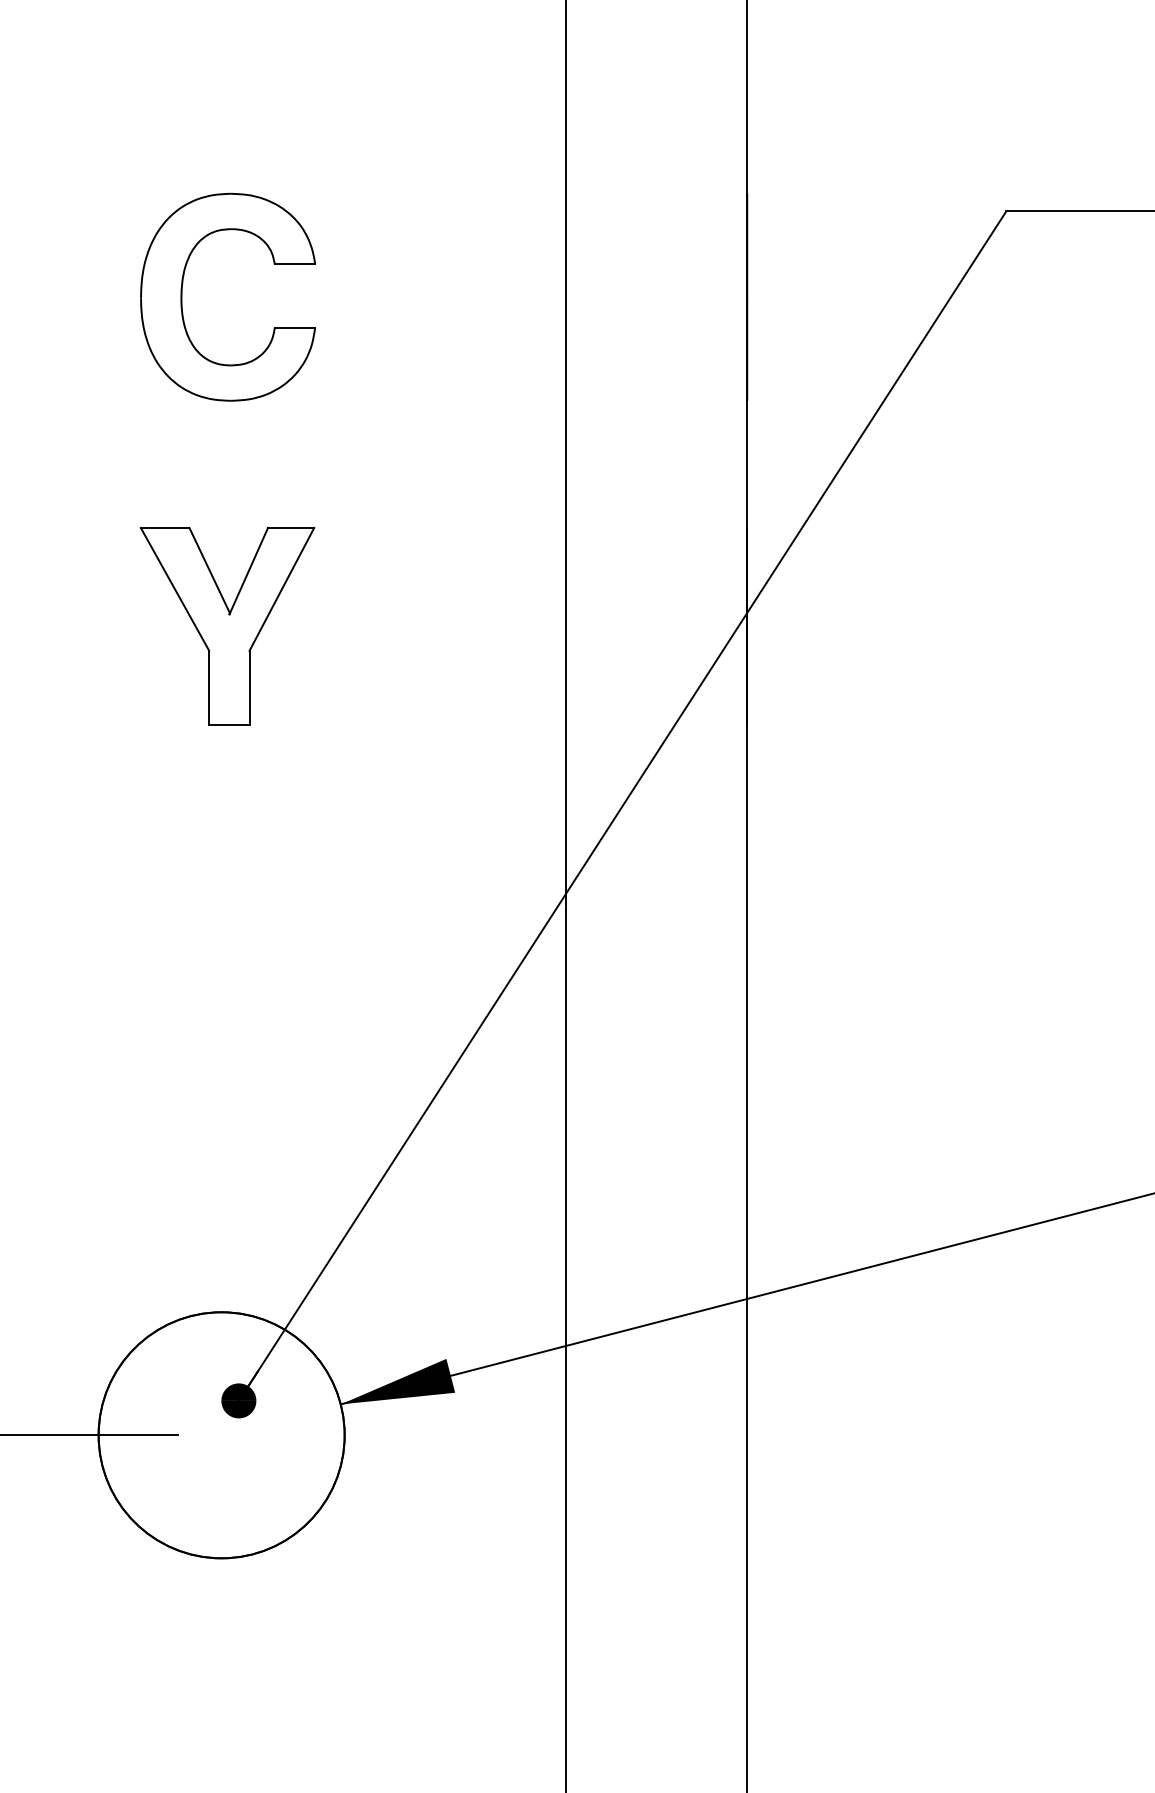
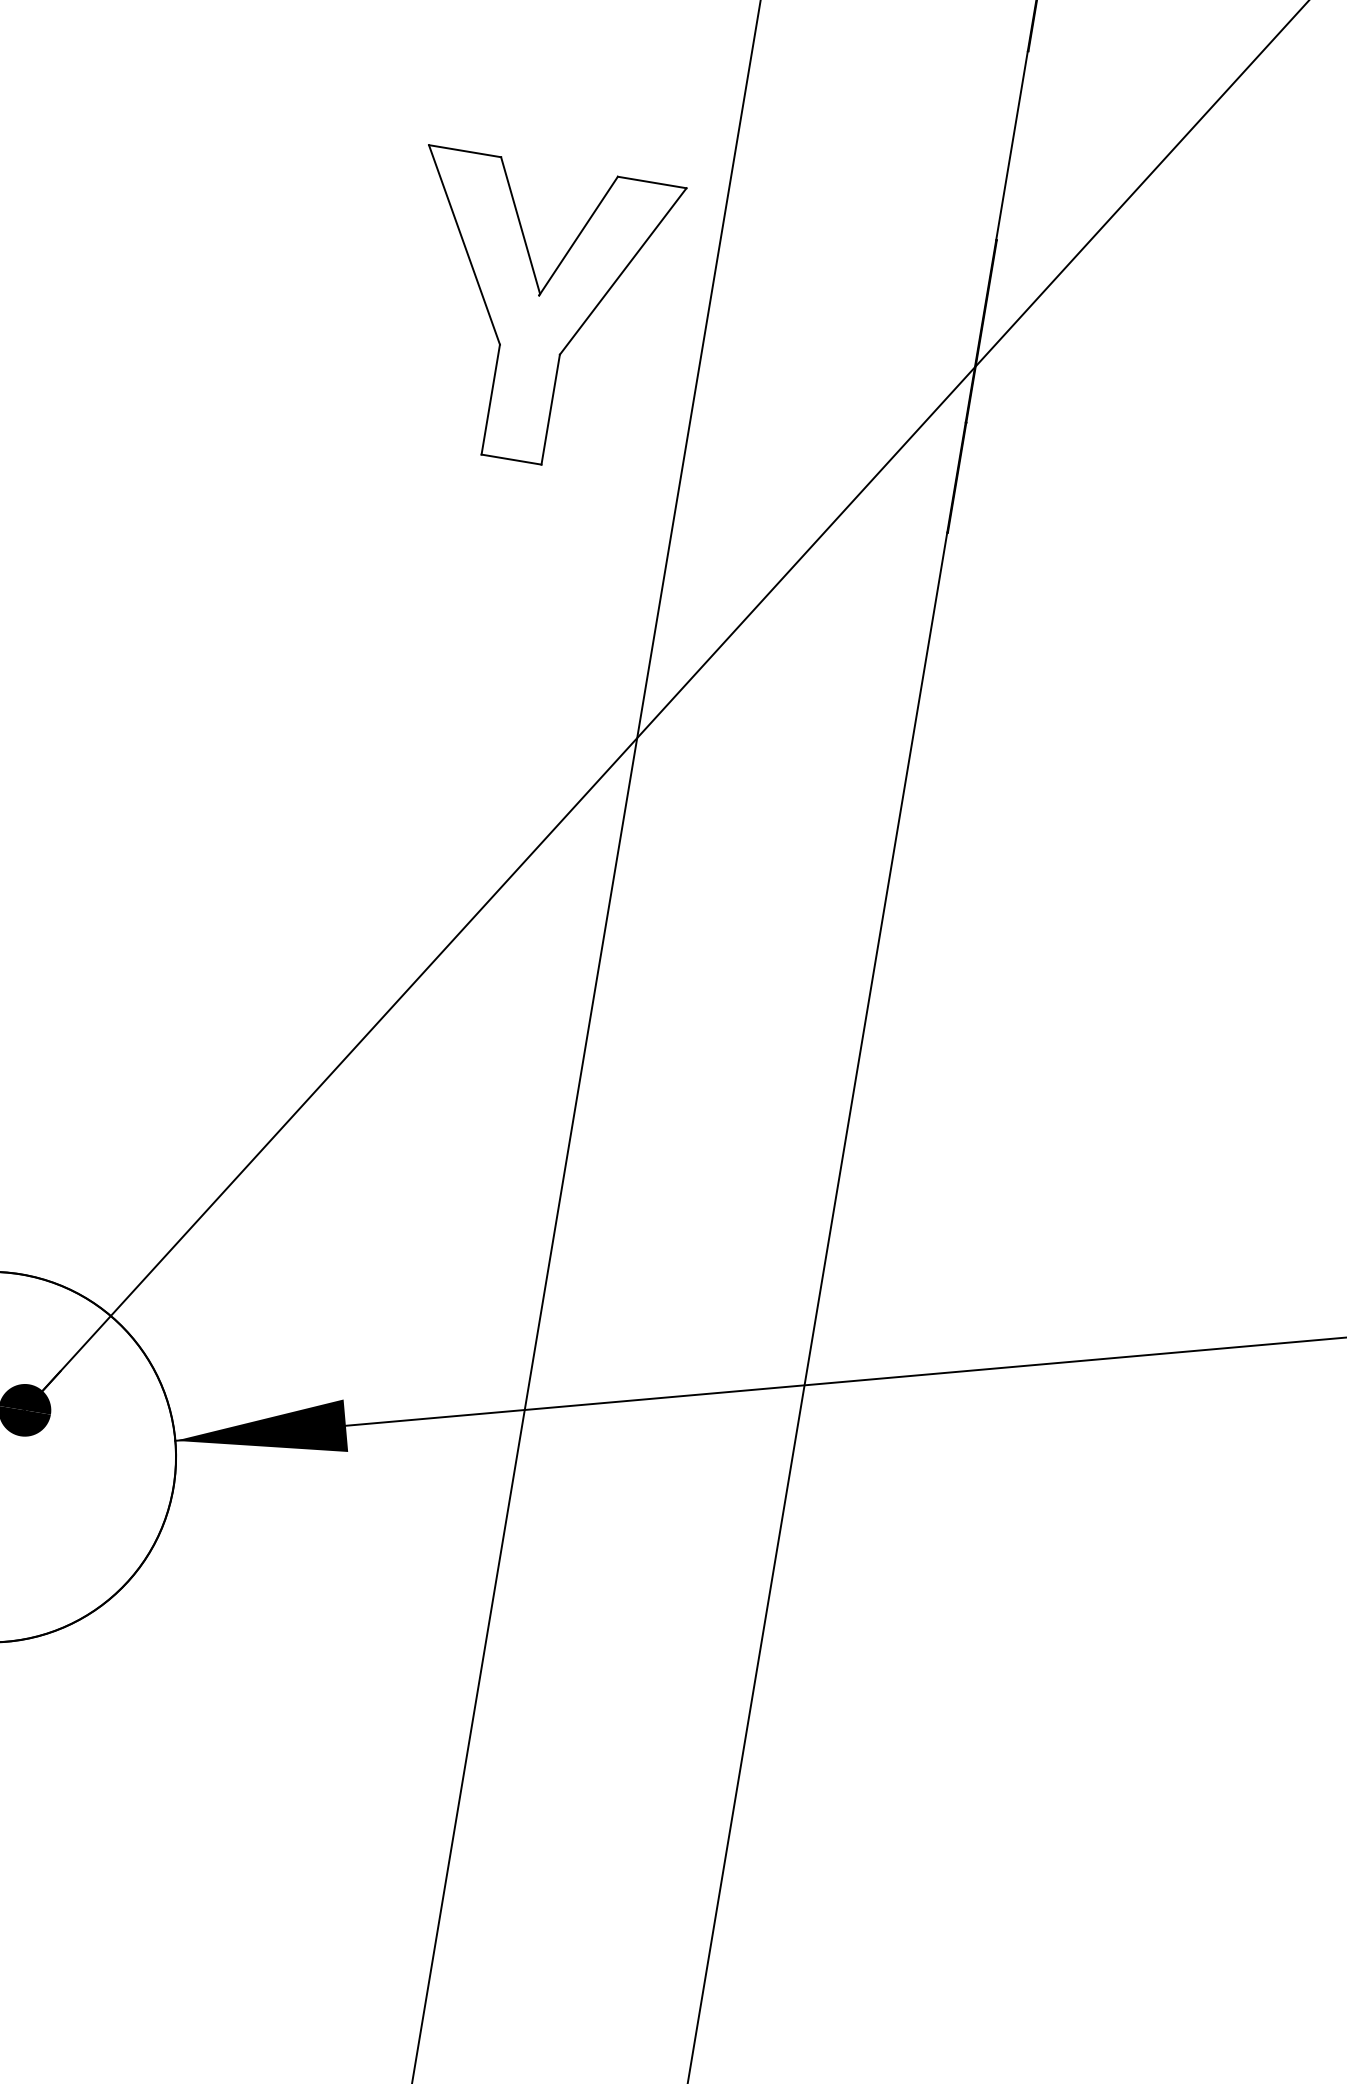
part: (227, 625) -> (533, 311), moved

